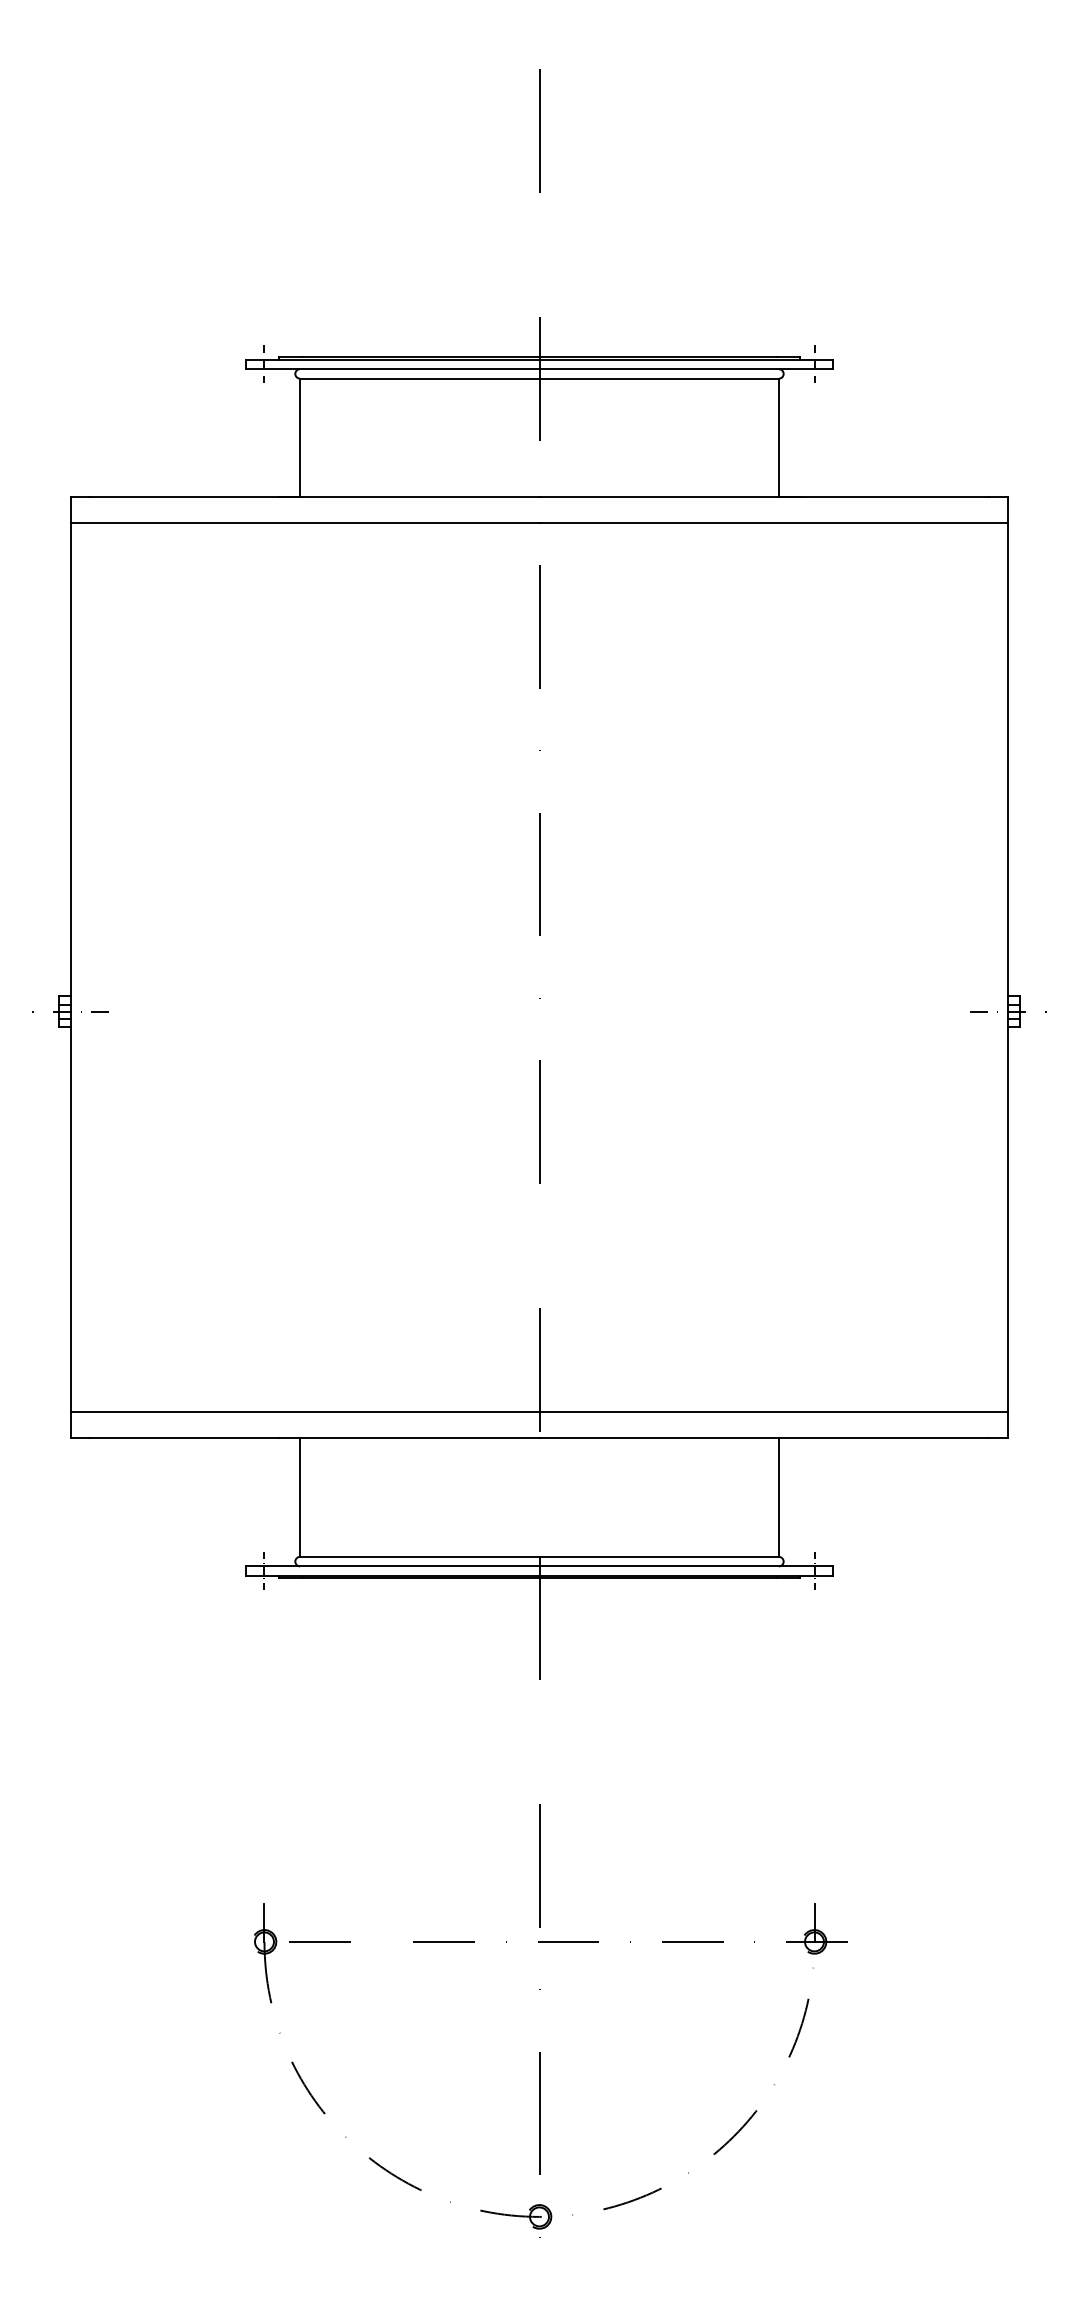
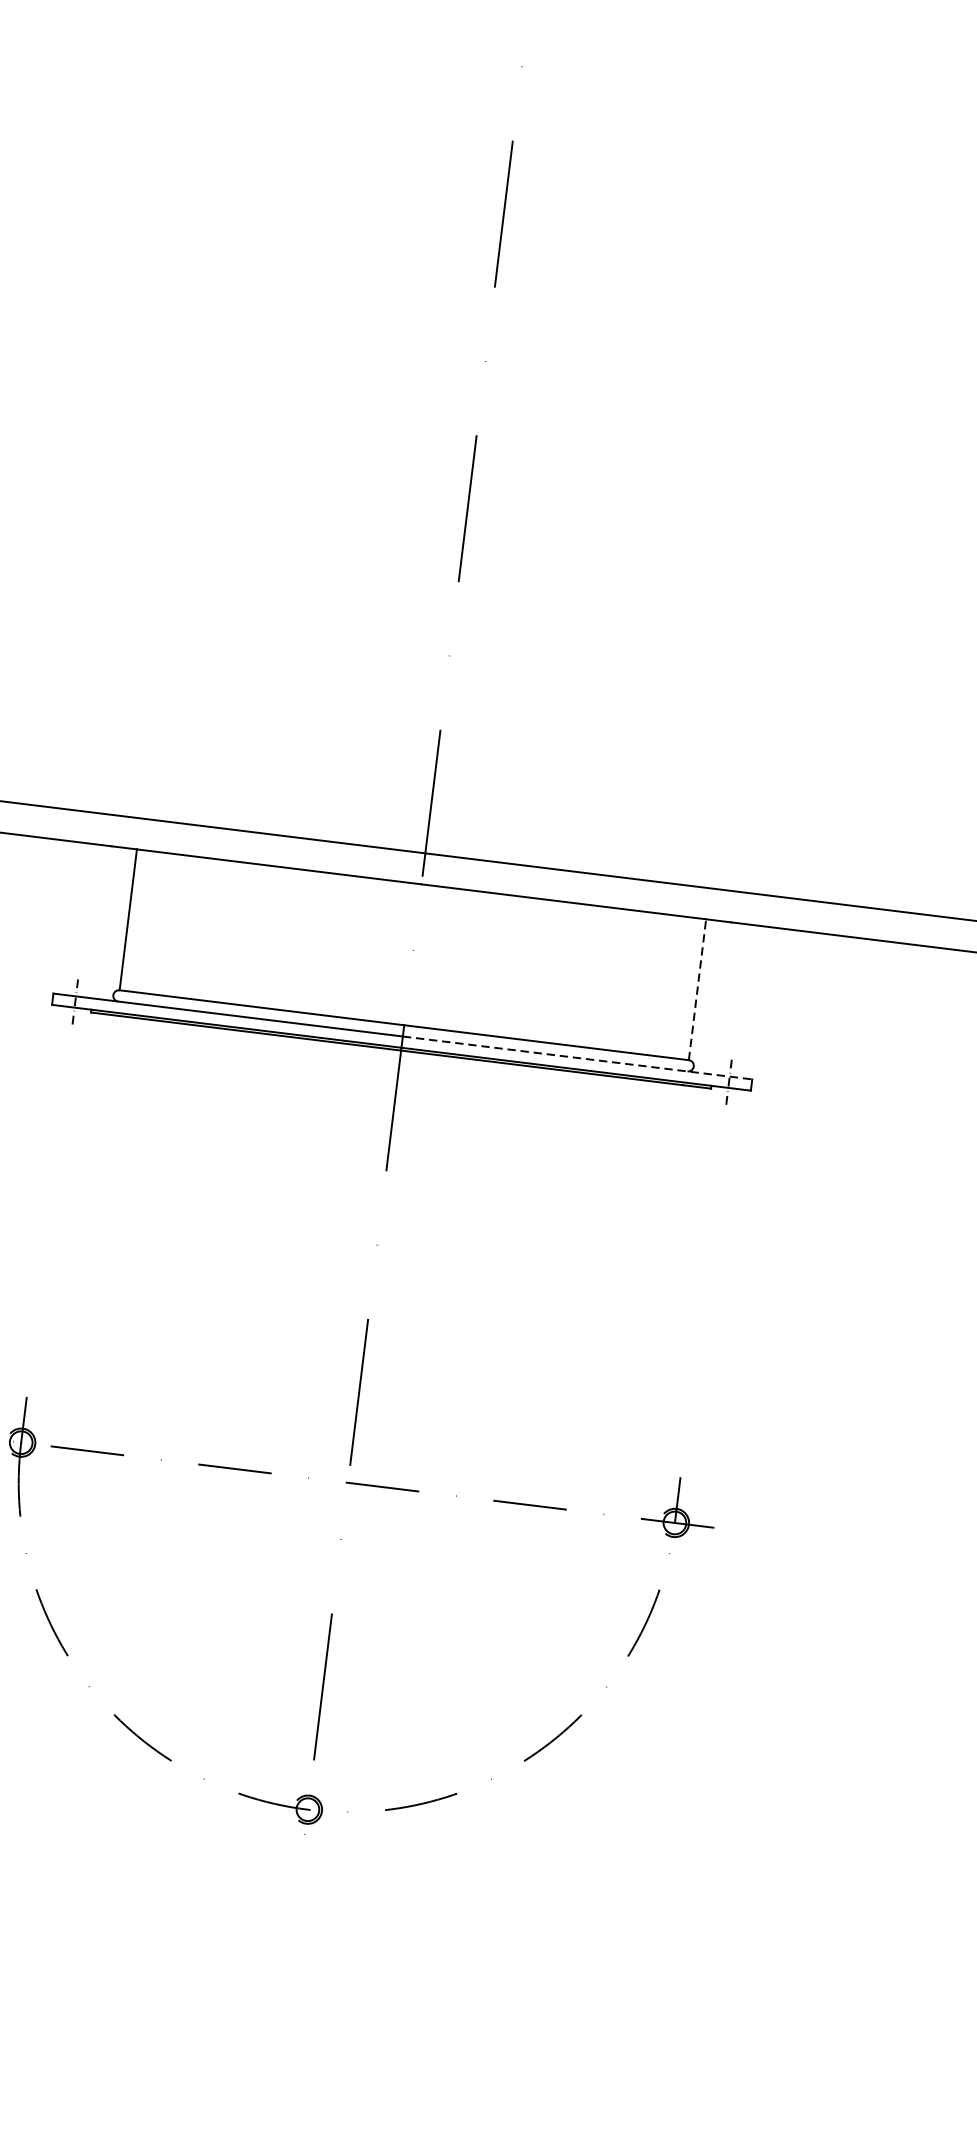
line: (778, 1497) -> (696, 989), solid -> dashed
line: (686, 1566) -> (577, 1058), solid -> dashed

